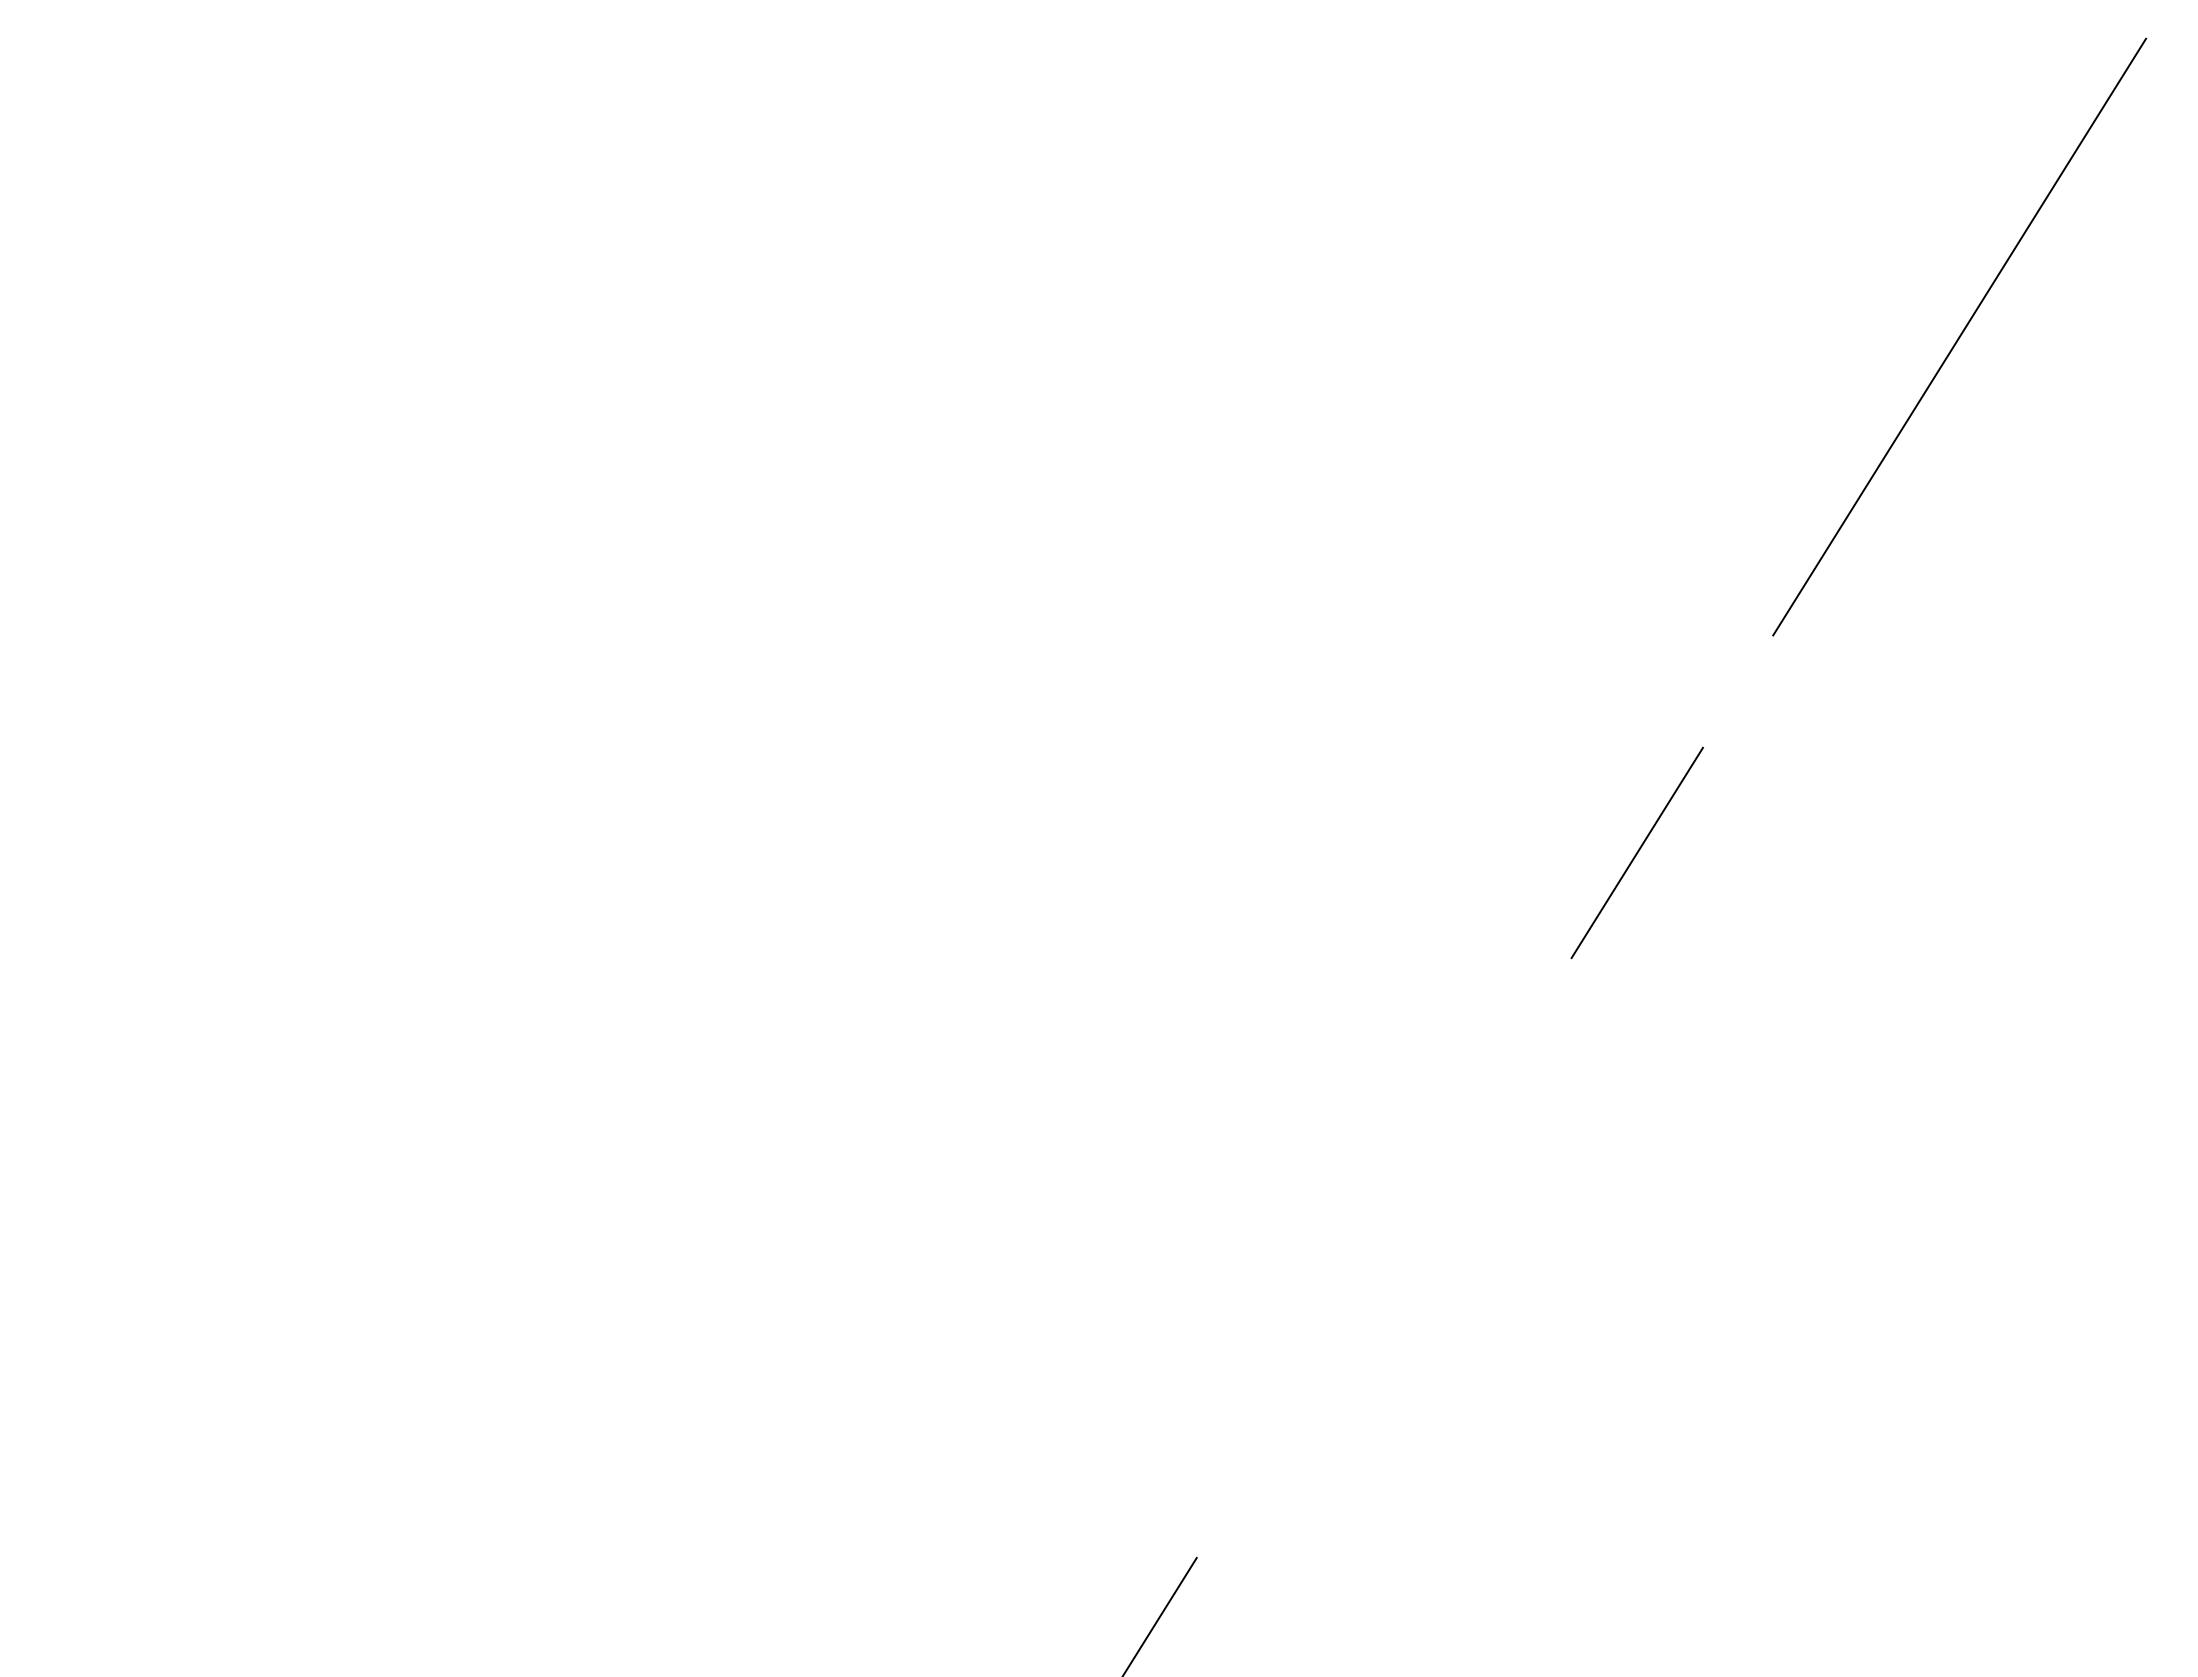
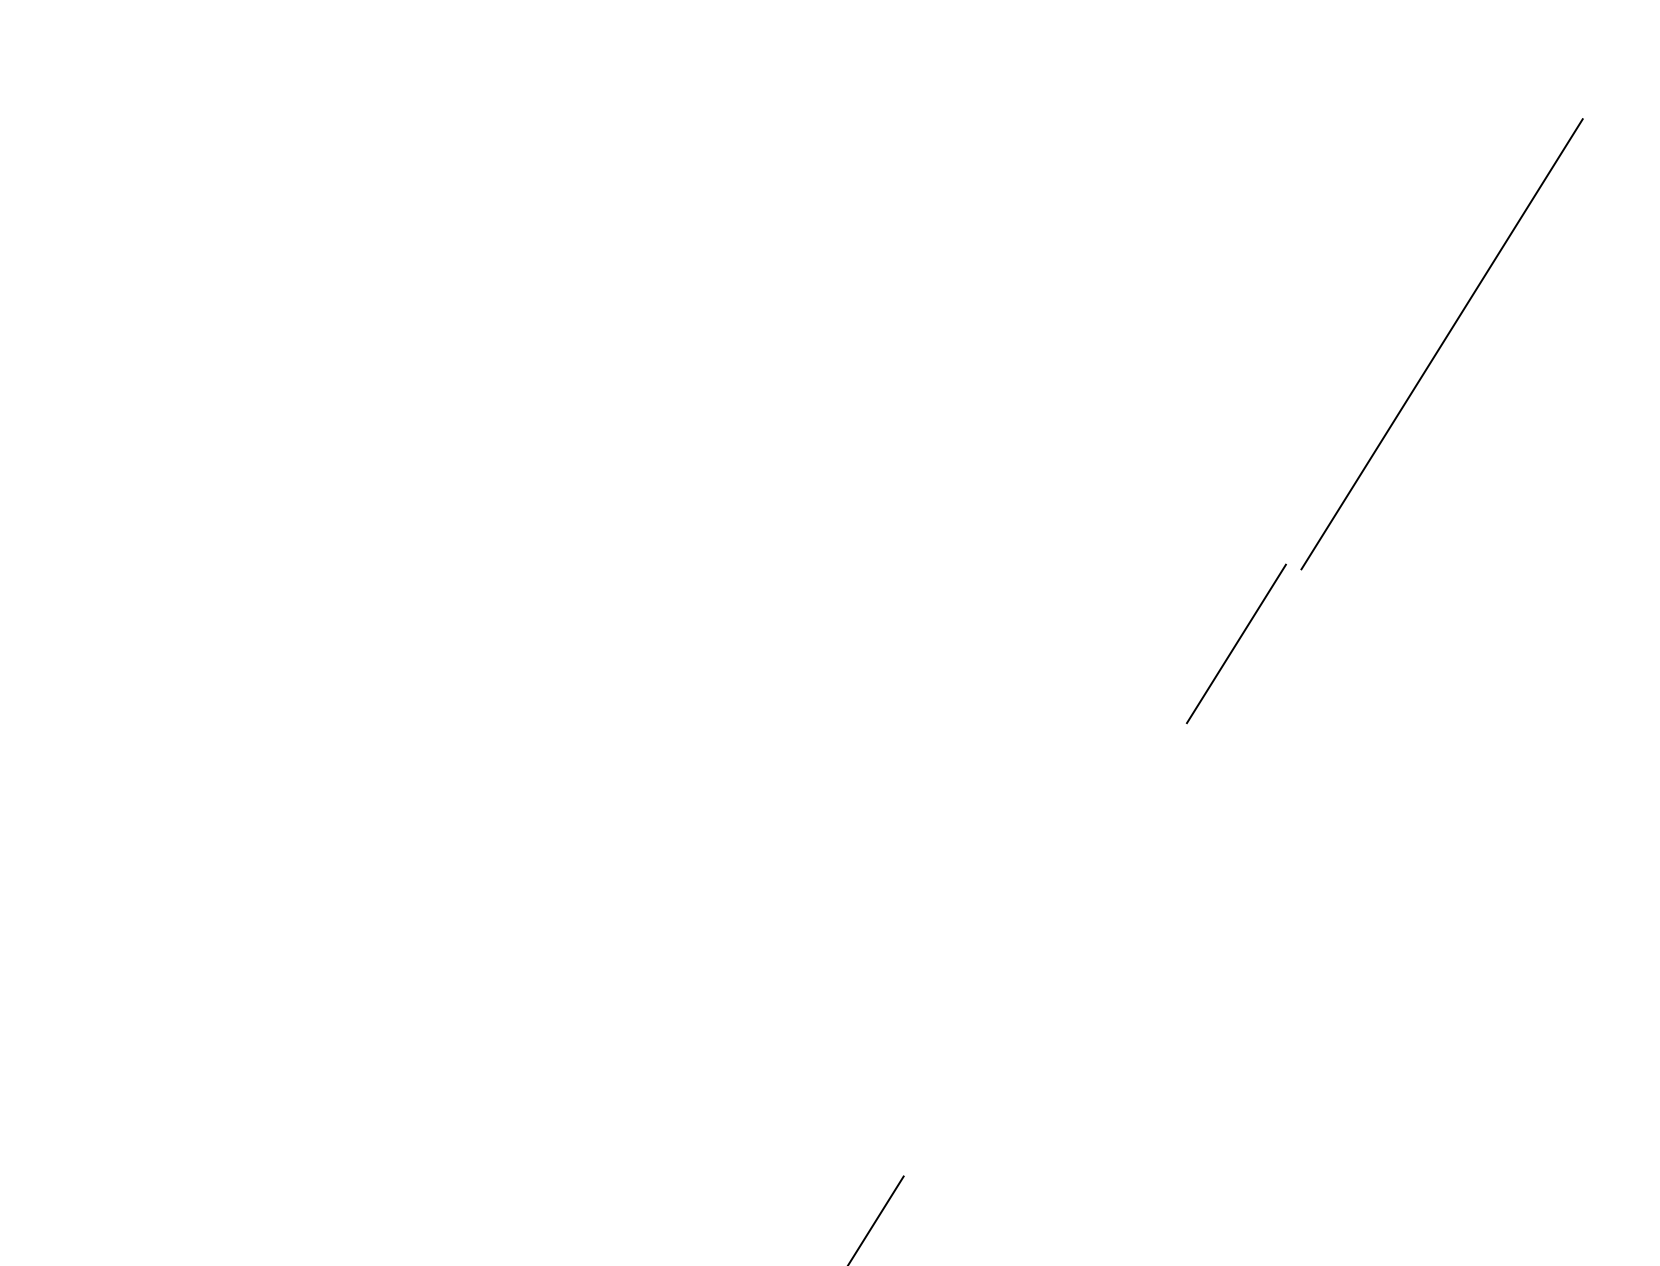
line: (1959, 336) -> (1442, 343), moved

